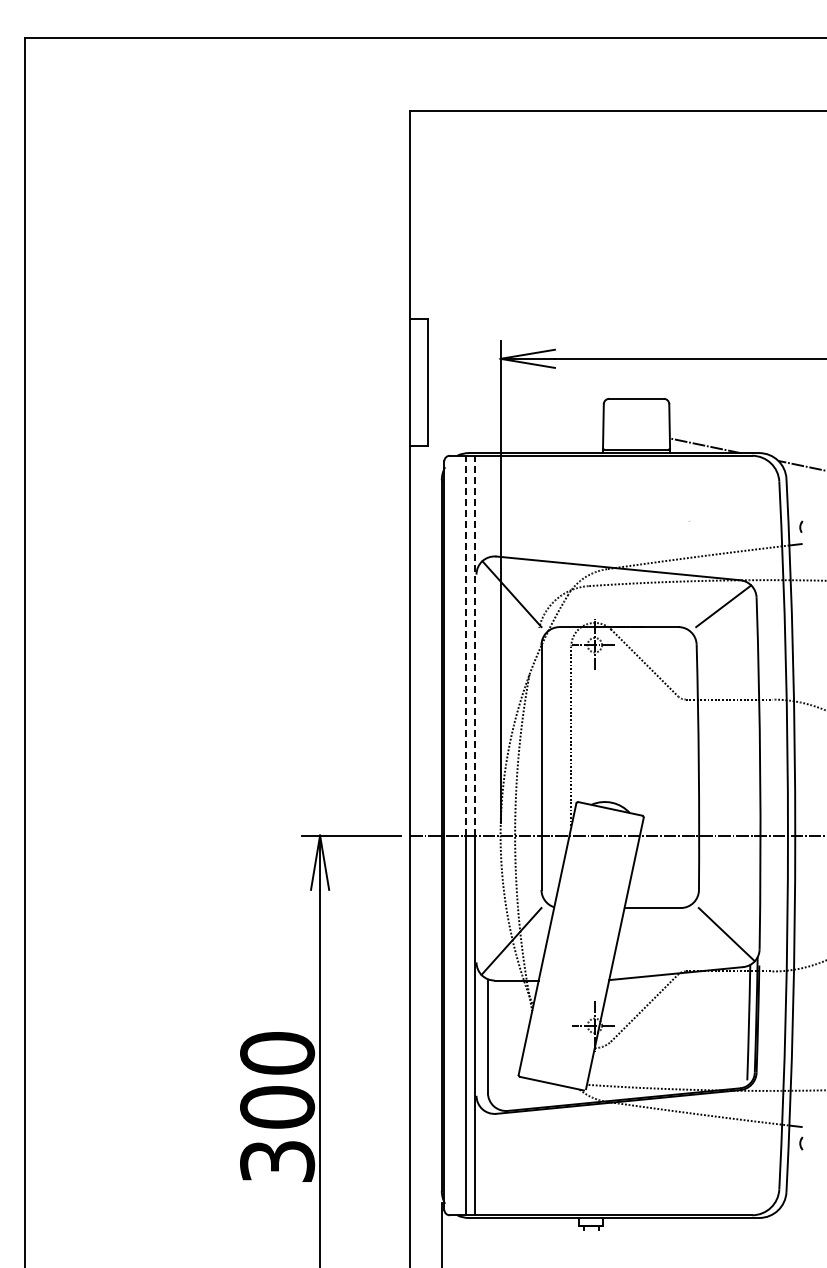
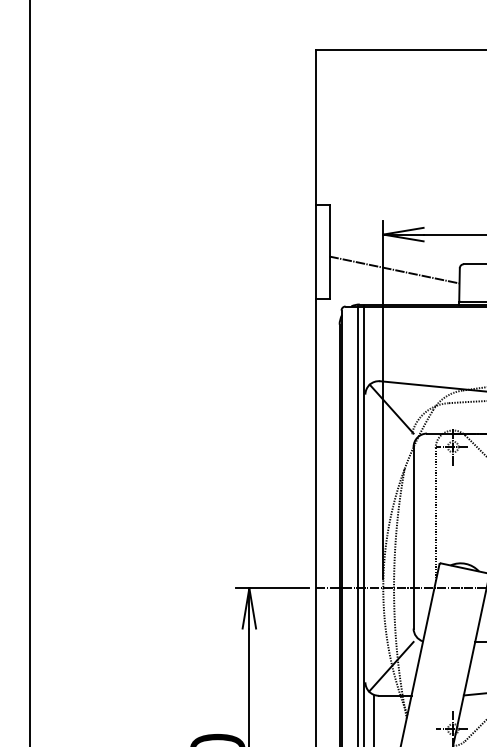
line: (515, 406) -> (394, 269), added
line: (466, 645) -> (357, 447), dashed -> solid
line: (475, 645) -> (364, 447), dashed -> solid

